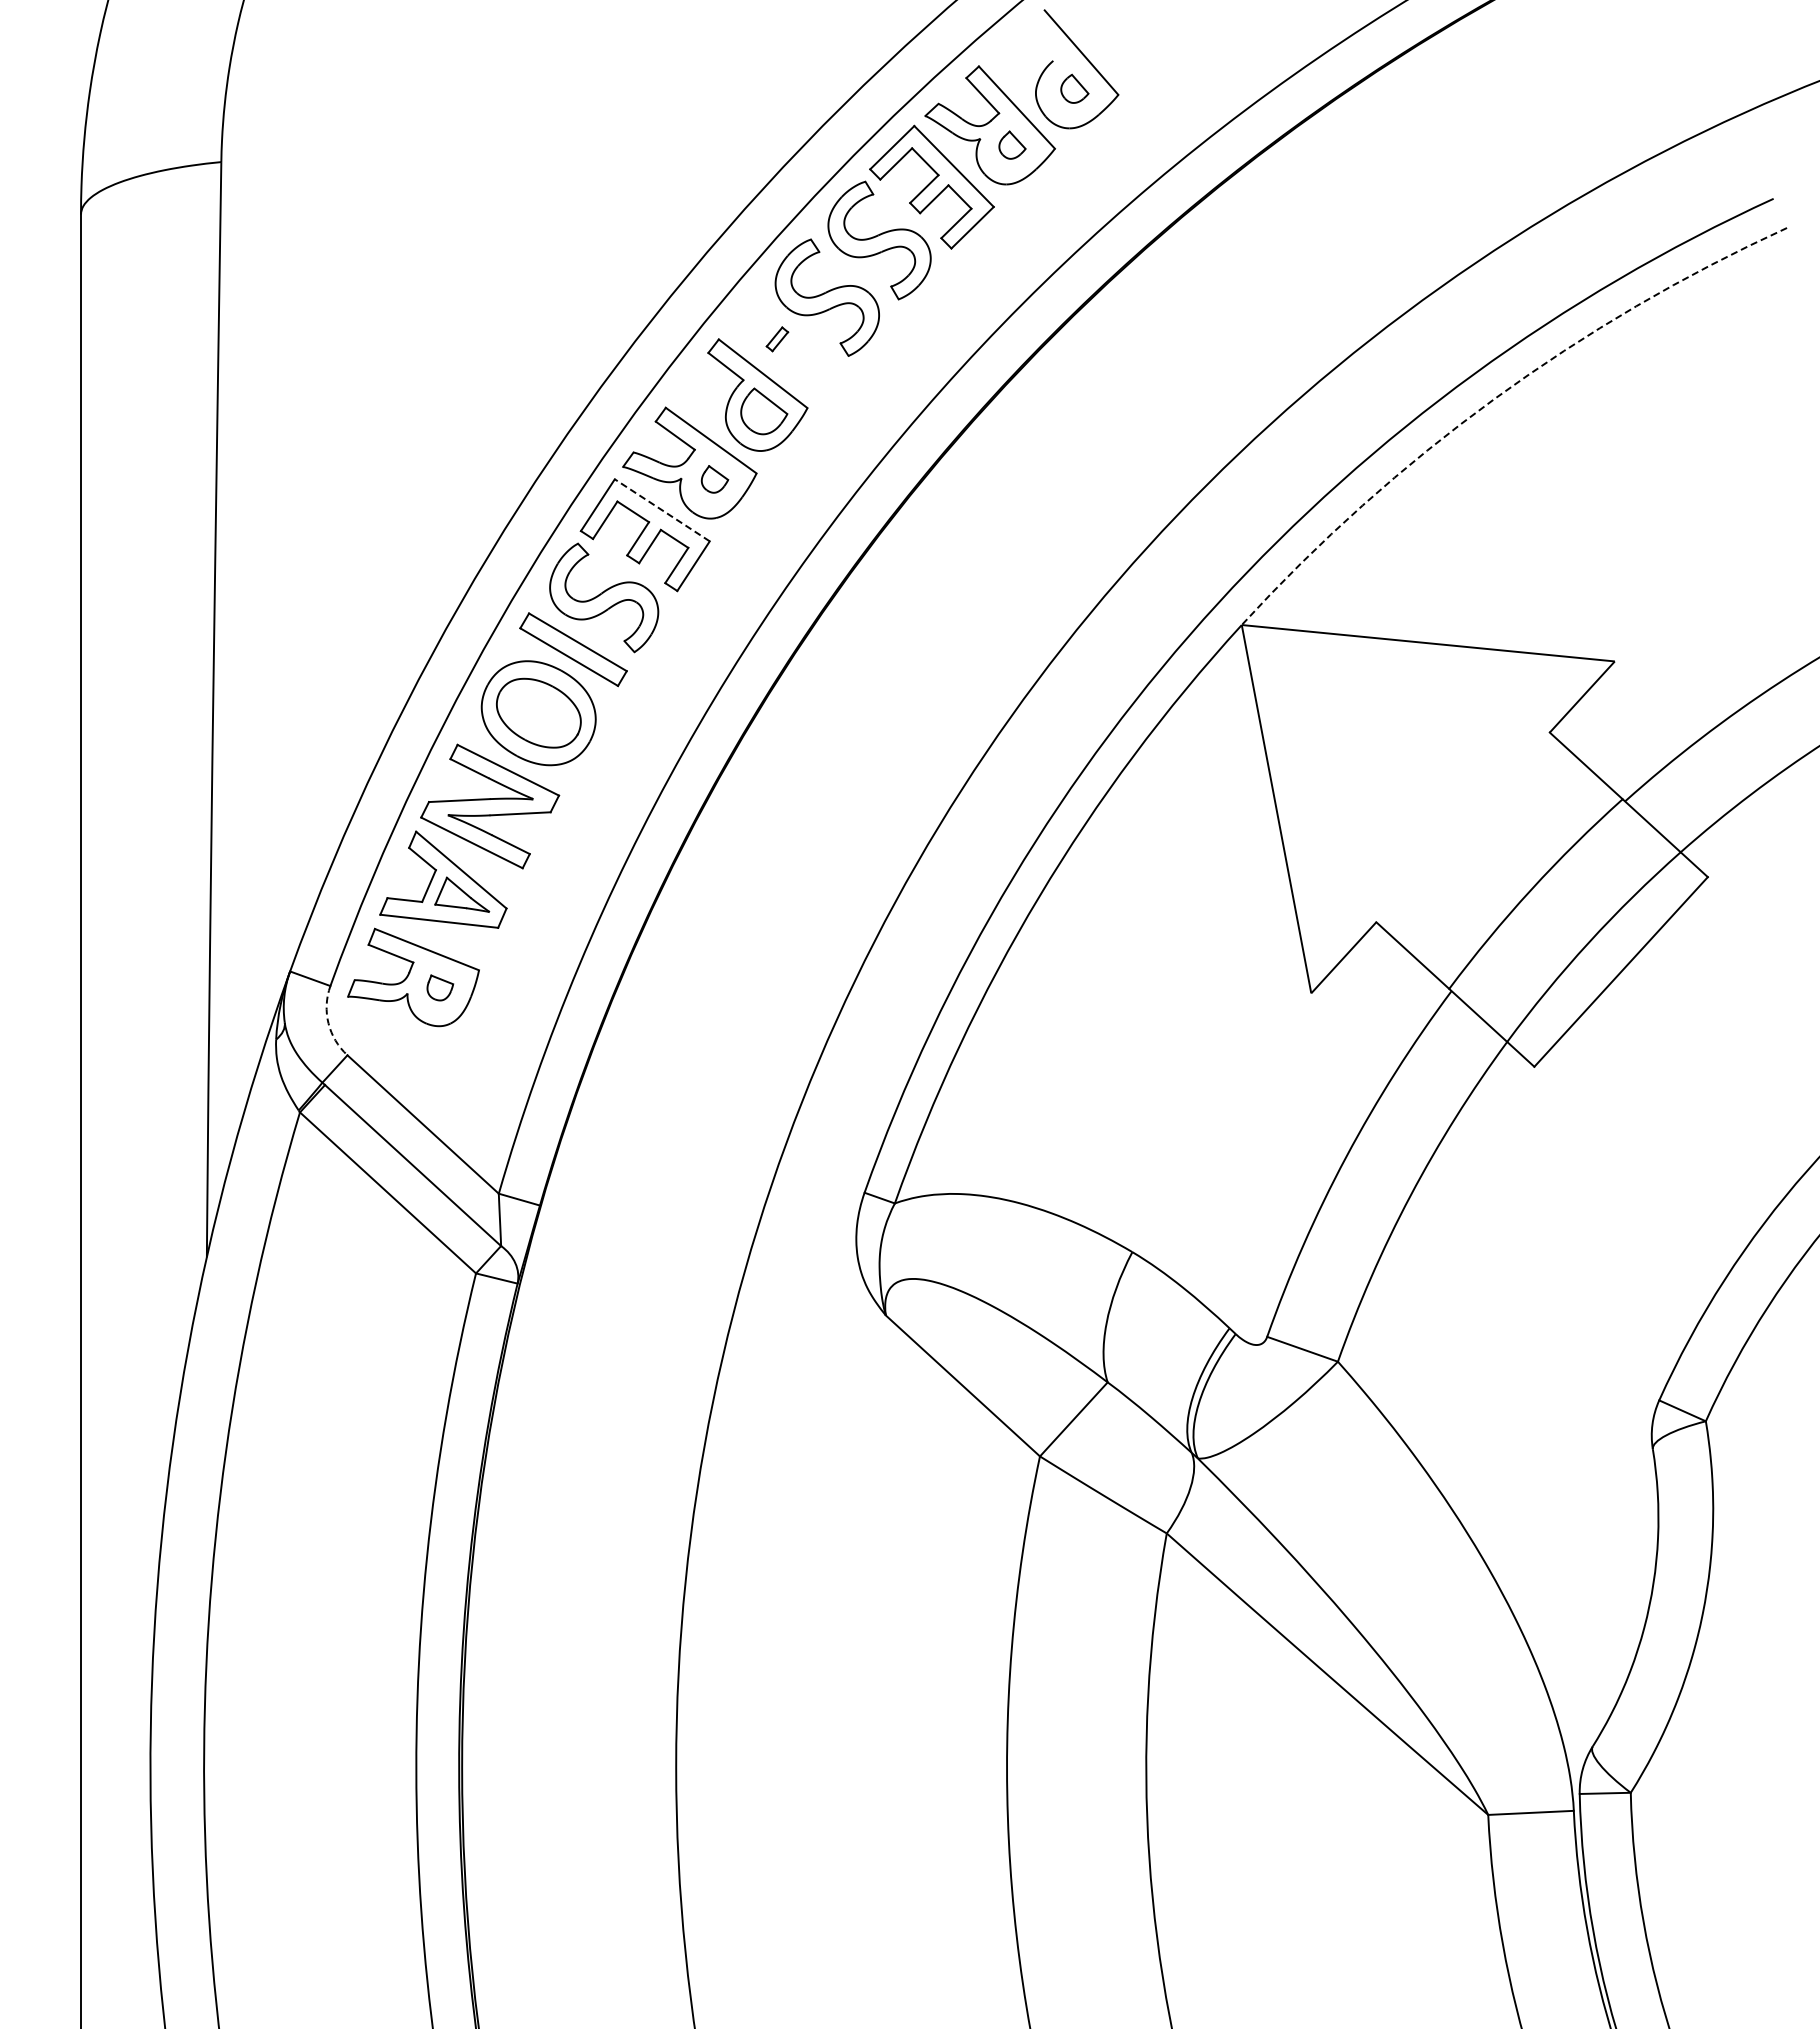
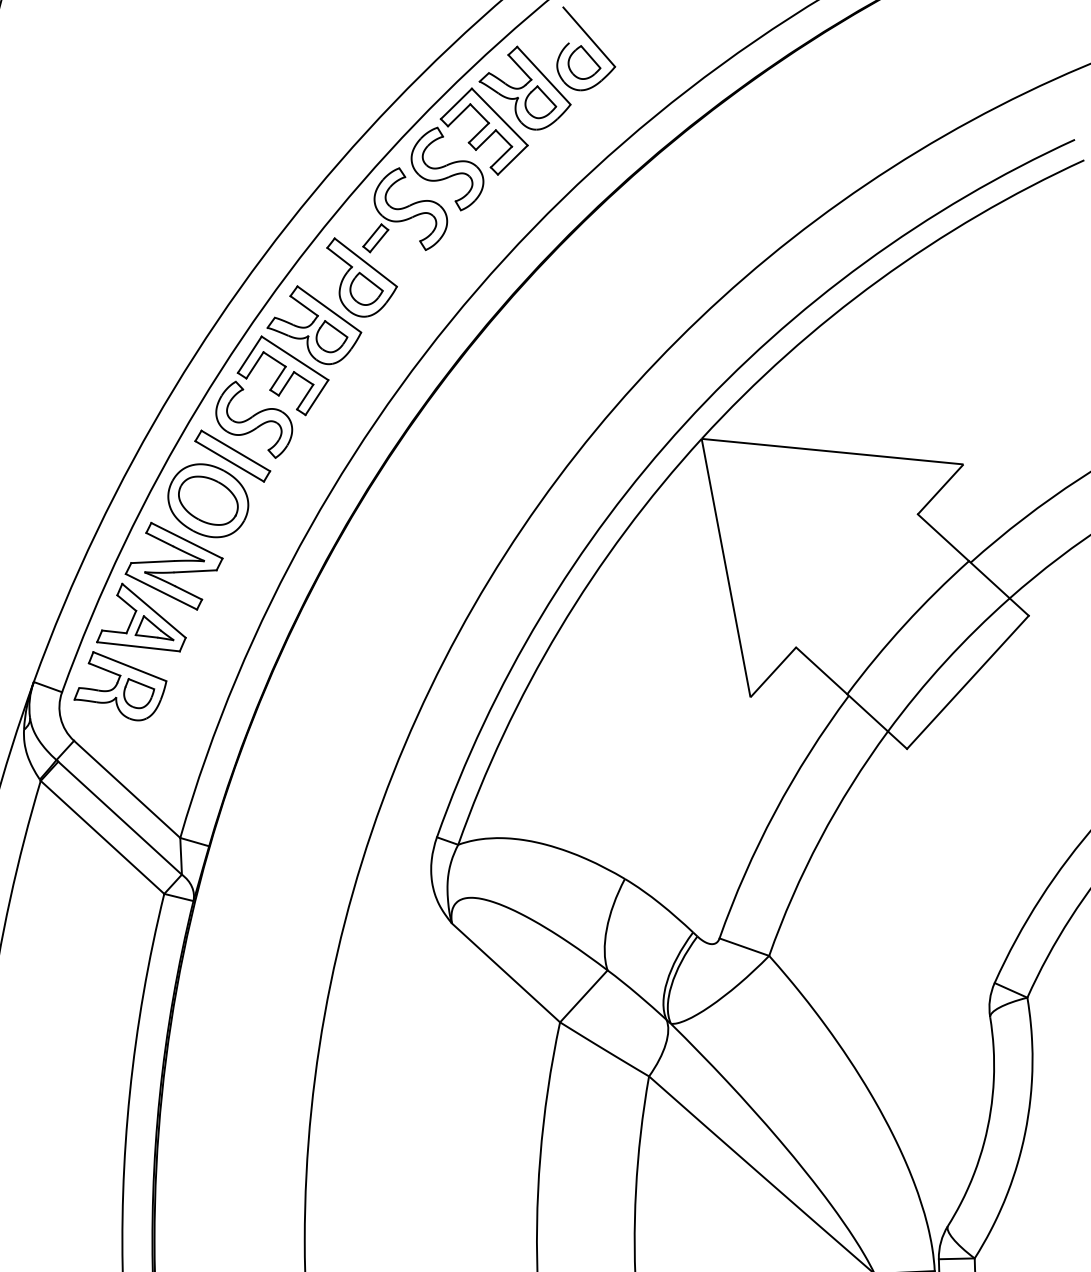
part: (1074, 88) -> (584, 62), size x1.67
part: (1012, 144) -> (540, 101), size x1.67
part: (777, 339) -> (375, 238), size x1.67
arc: (1494, 399) -> (879, 280), dashed -> solid
part: (714, 479) -> (331, 336), size x1.67
line: (662, 510) -> (295, 358), dashed -> solid
part: (440, 987) -> (139, 693), size x1.67
arc: (328, 1023) -> (60, 718), dashed -> solid

